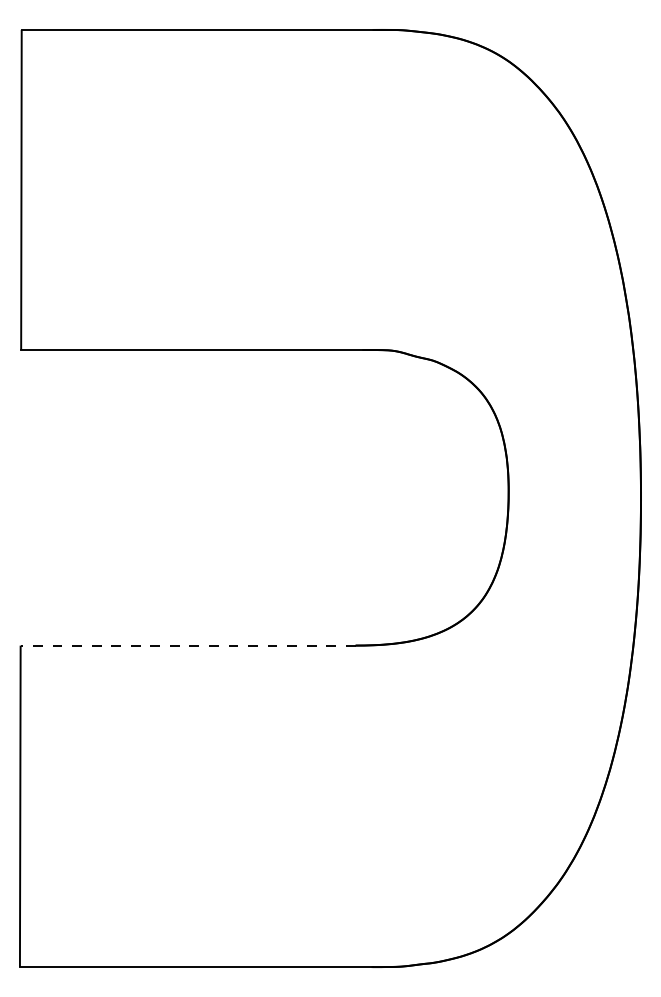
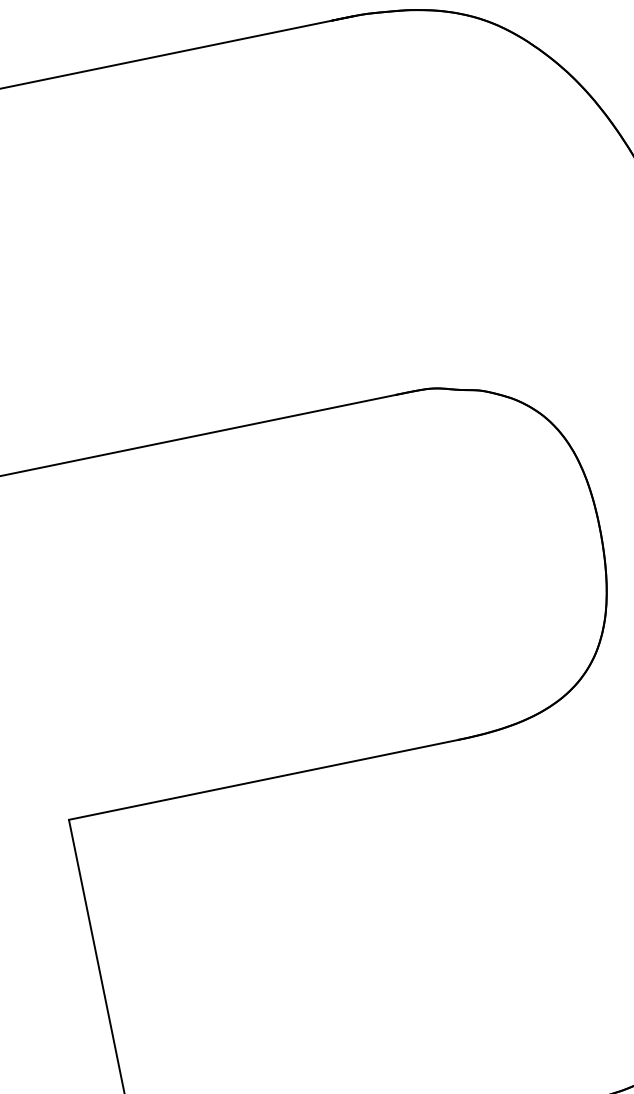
line: (187, 645) -> (262, 779), dashed -> solid

